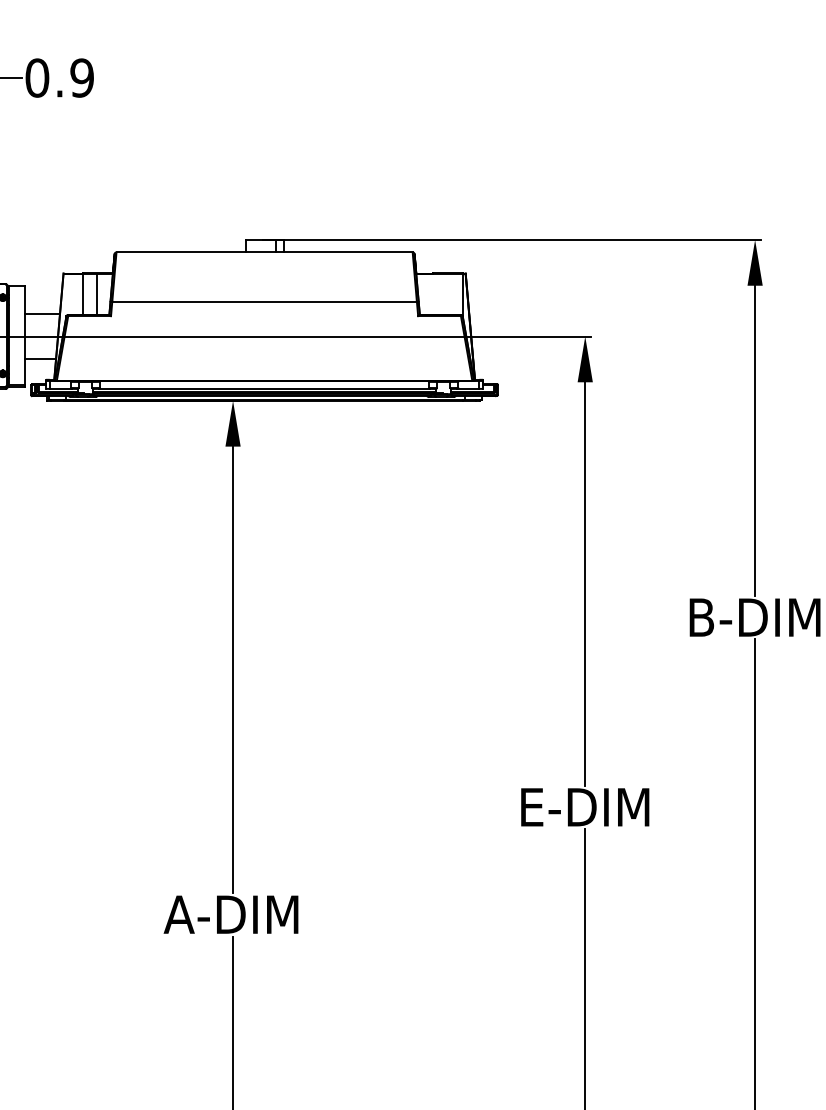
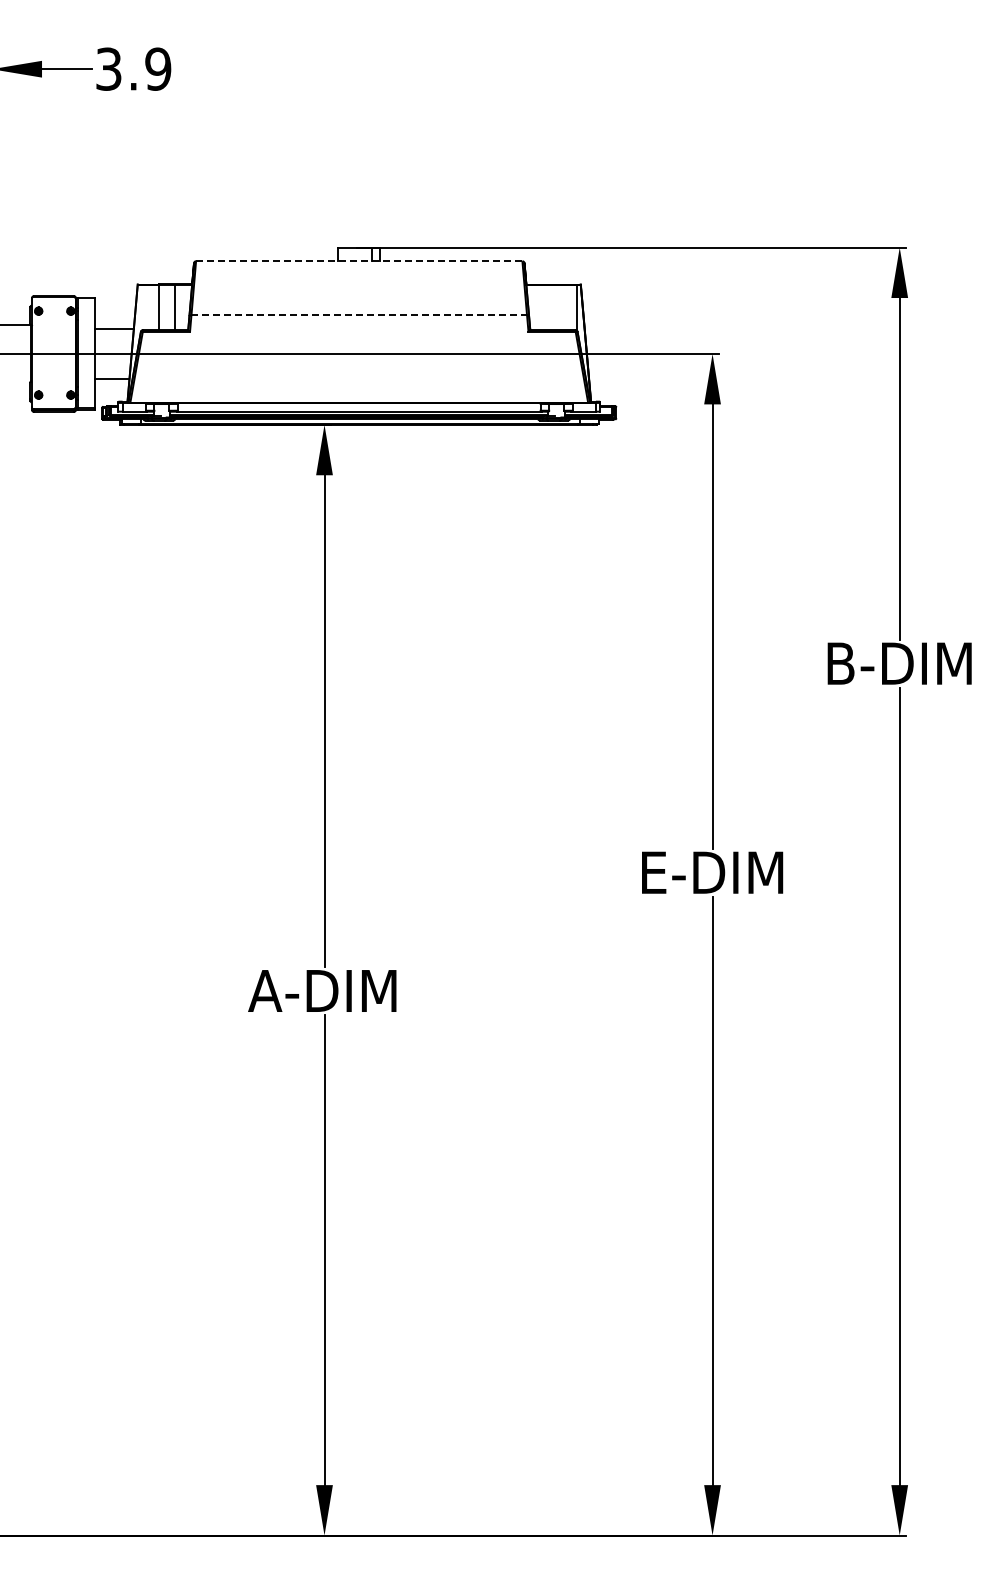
text: (37, 77) -> (108, 68), 0.9 -> 3.9
line: (263, 252) -> (358, 261), solid -> dashed
line: (264, 301) -> (359, 315), solid -> dashed

